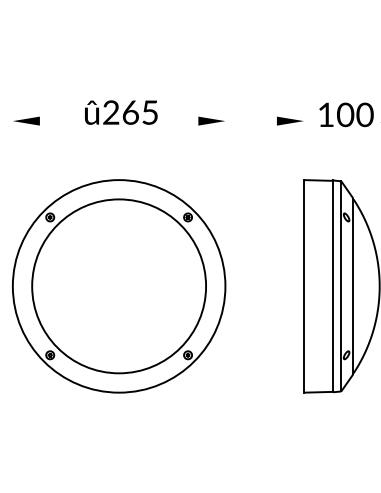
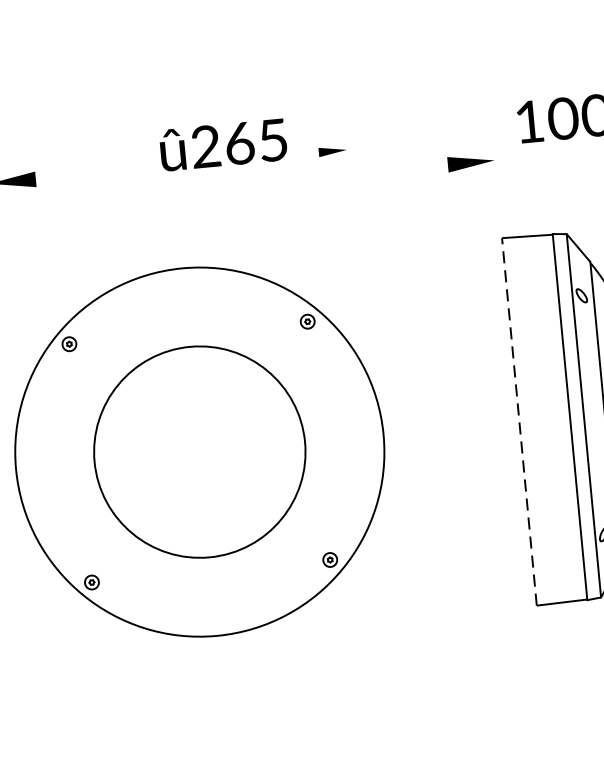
text: (121, 112) -> (223, 144), moved
part: (211, 120) -> (332, 150), size x0.6
part: (290, 120) -> (471, 161), moved
line: (304, 285) -> (520, 420), solid -> dashed
circle: (119, 286) -> (200, 452), size x0.7

